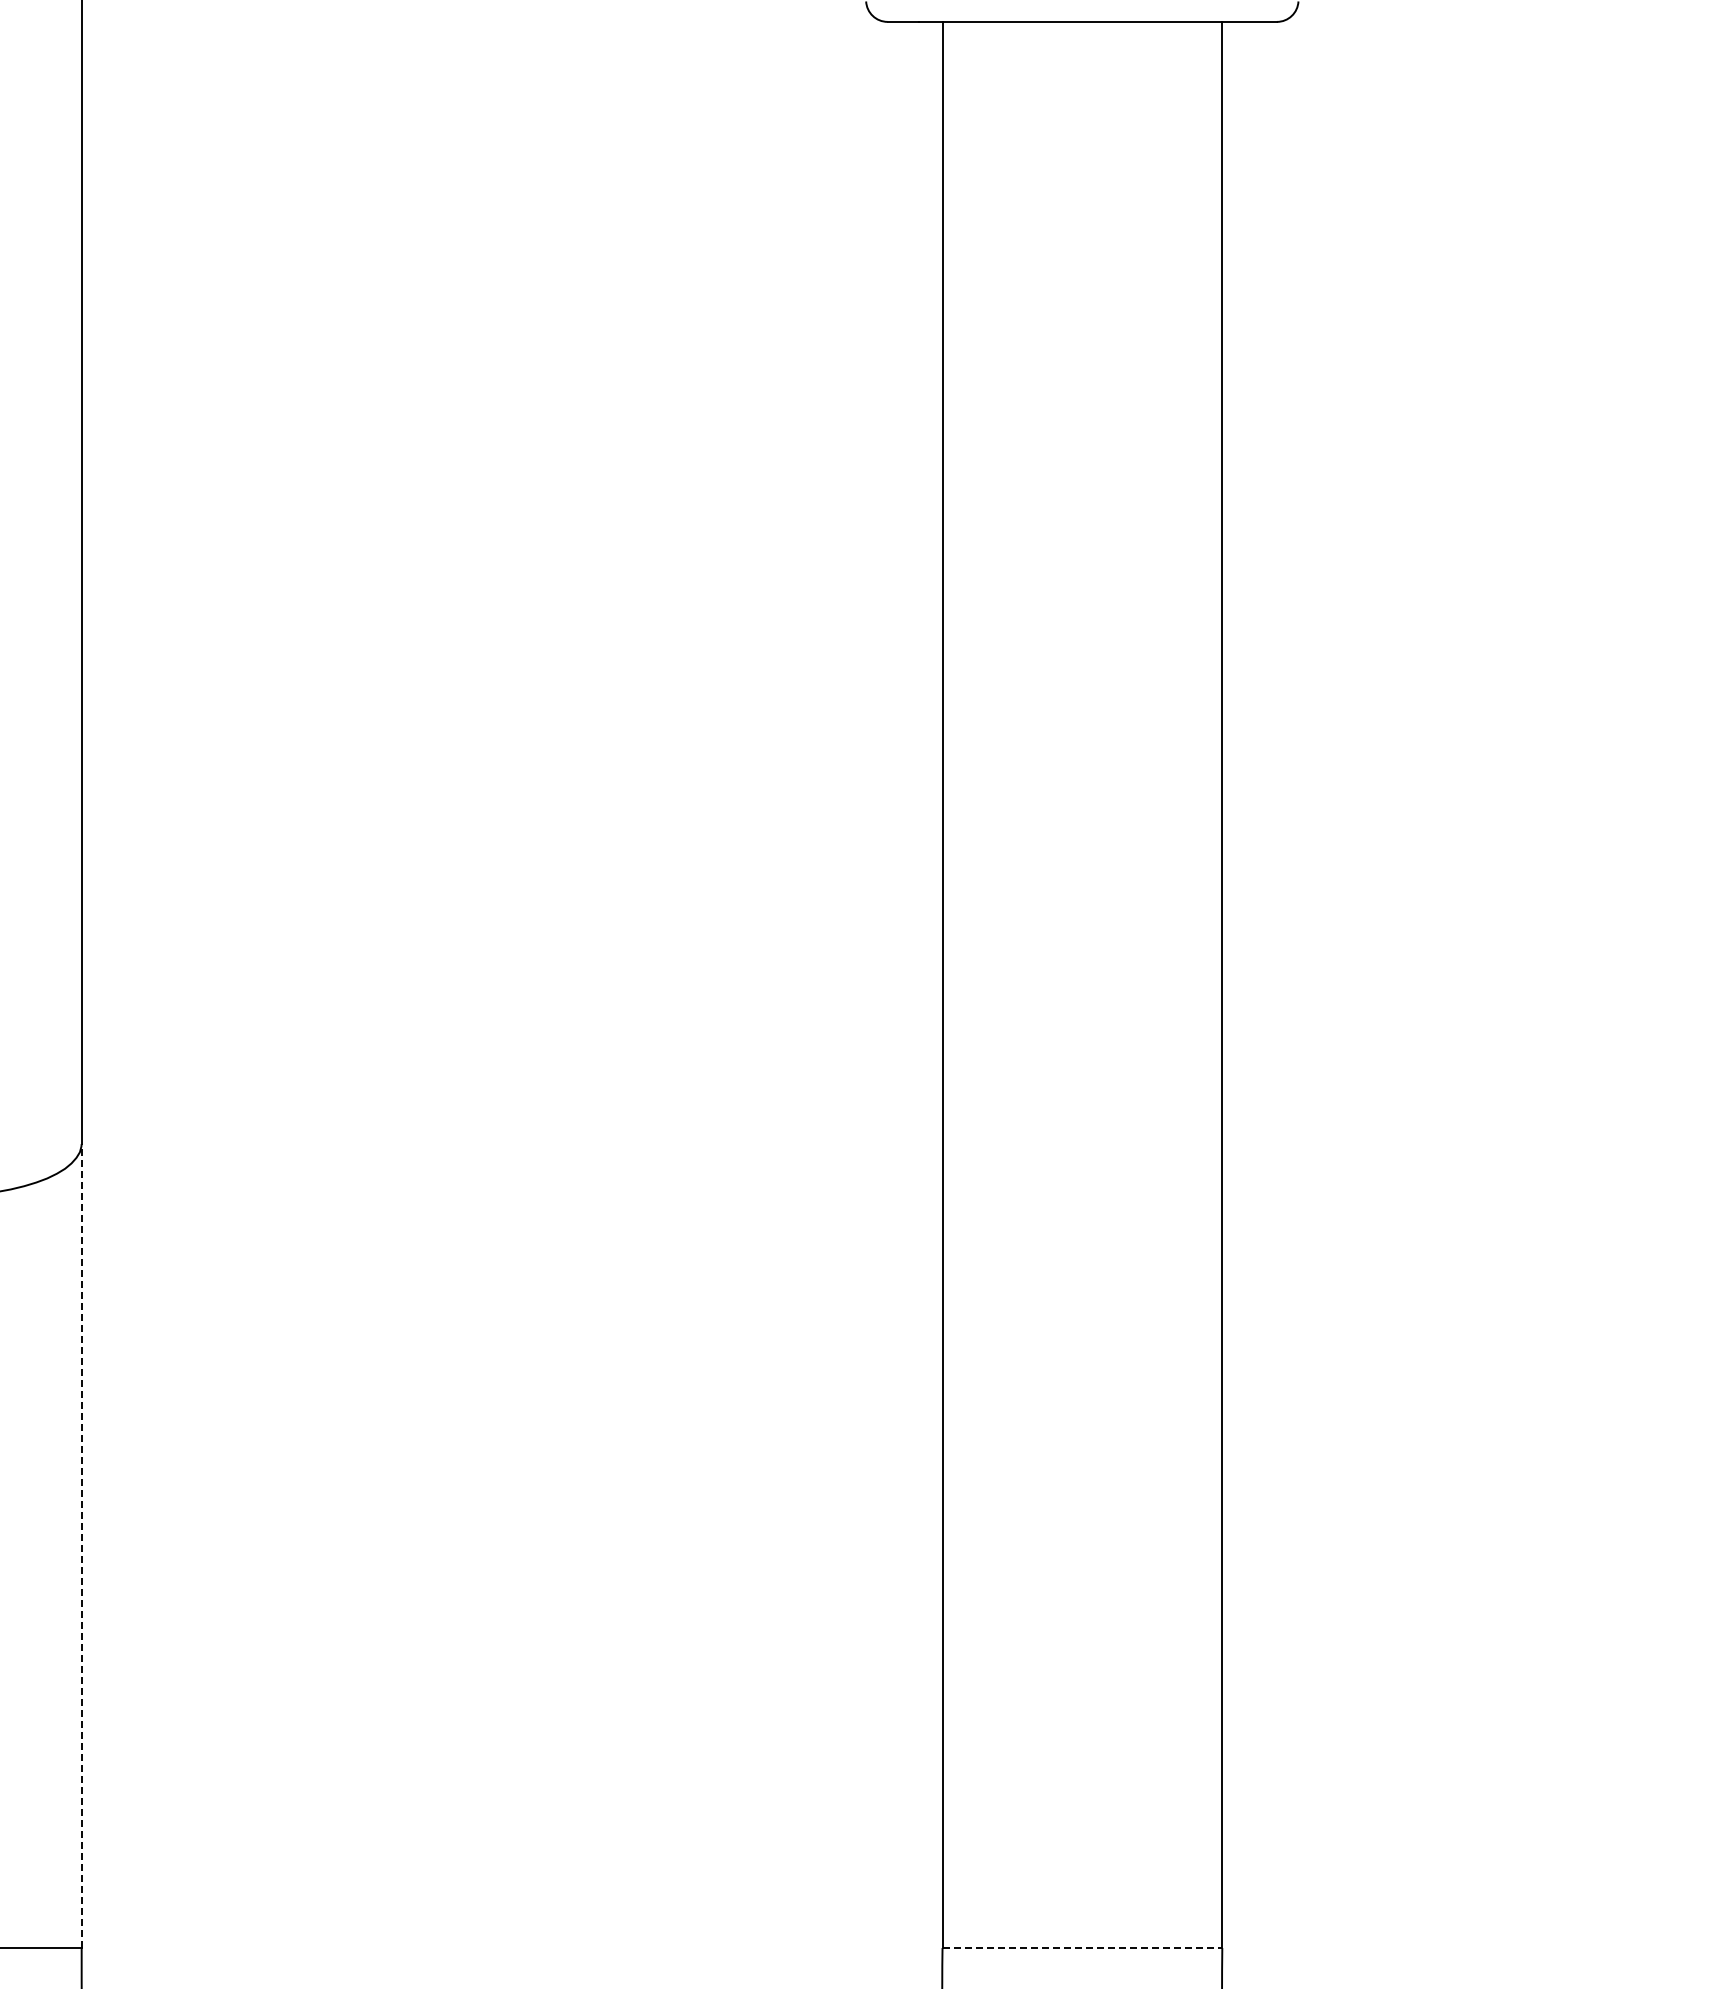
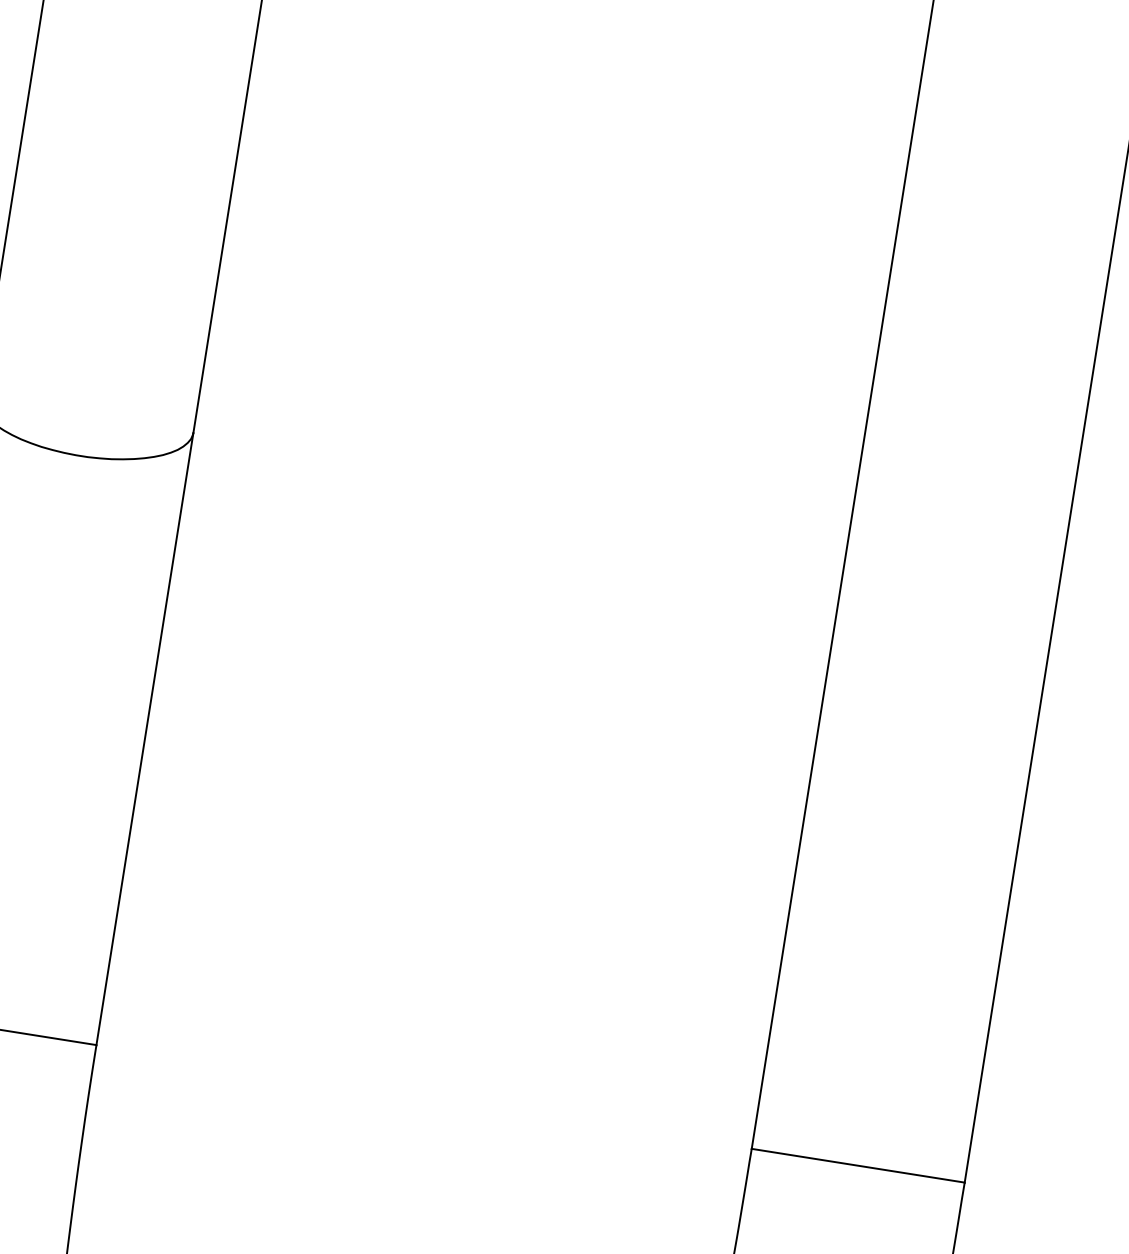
line: (81, 1545) -> (144, 738), dashed -> solid
line: (1082, 1948) -> (858, 1166), dashed -> solid

